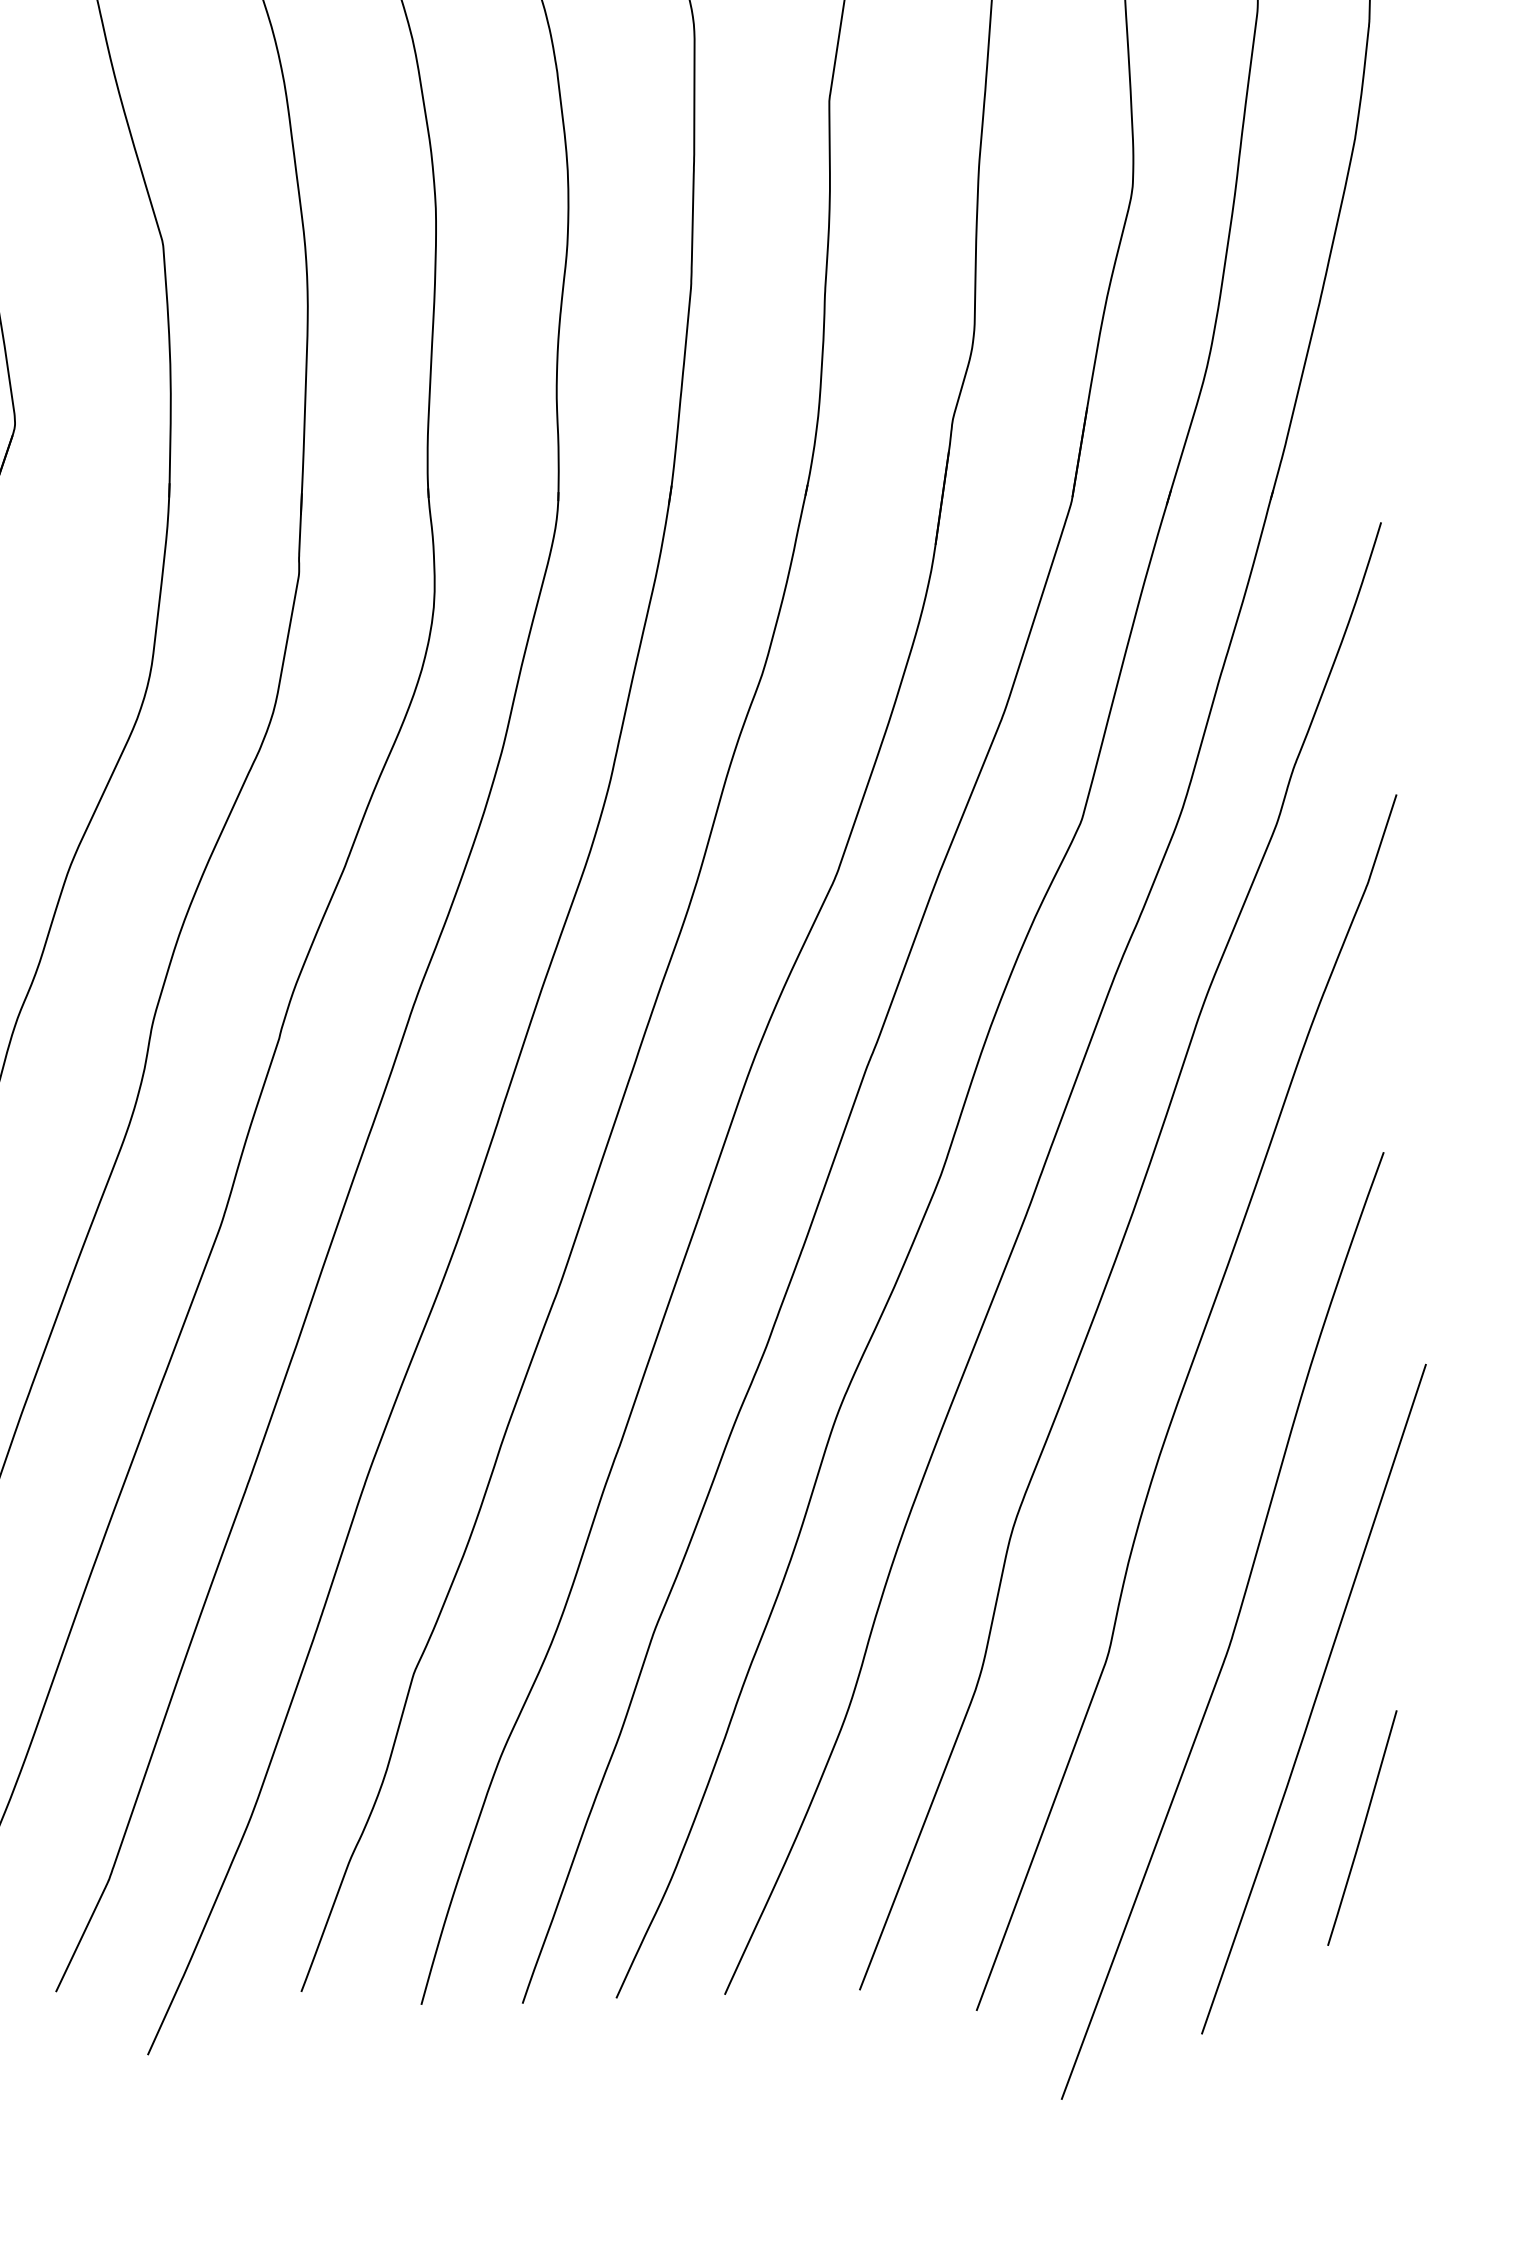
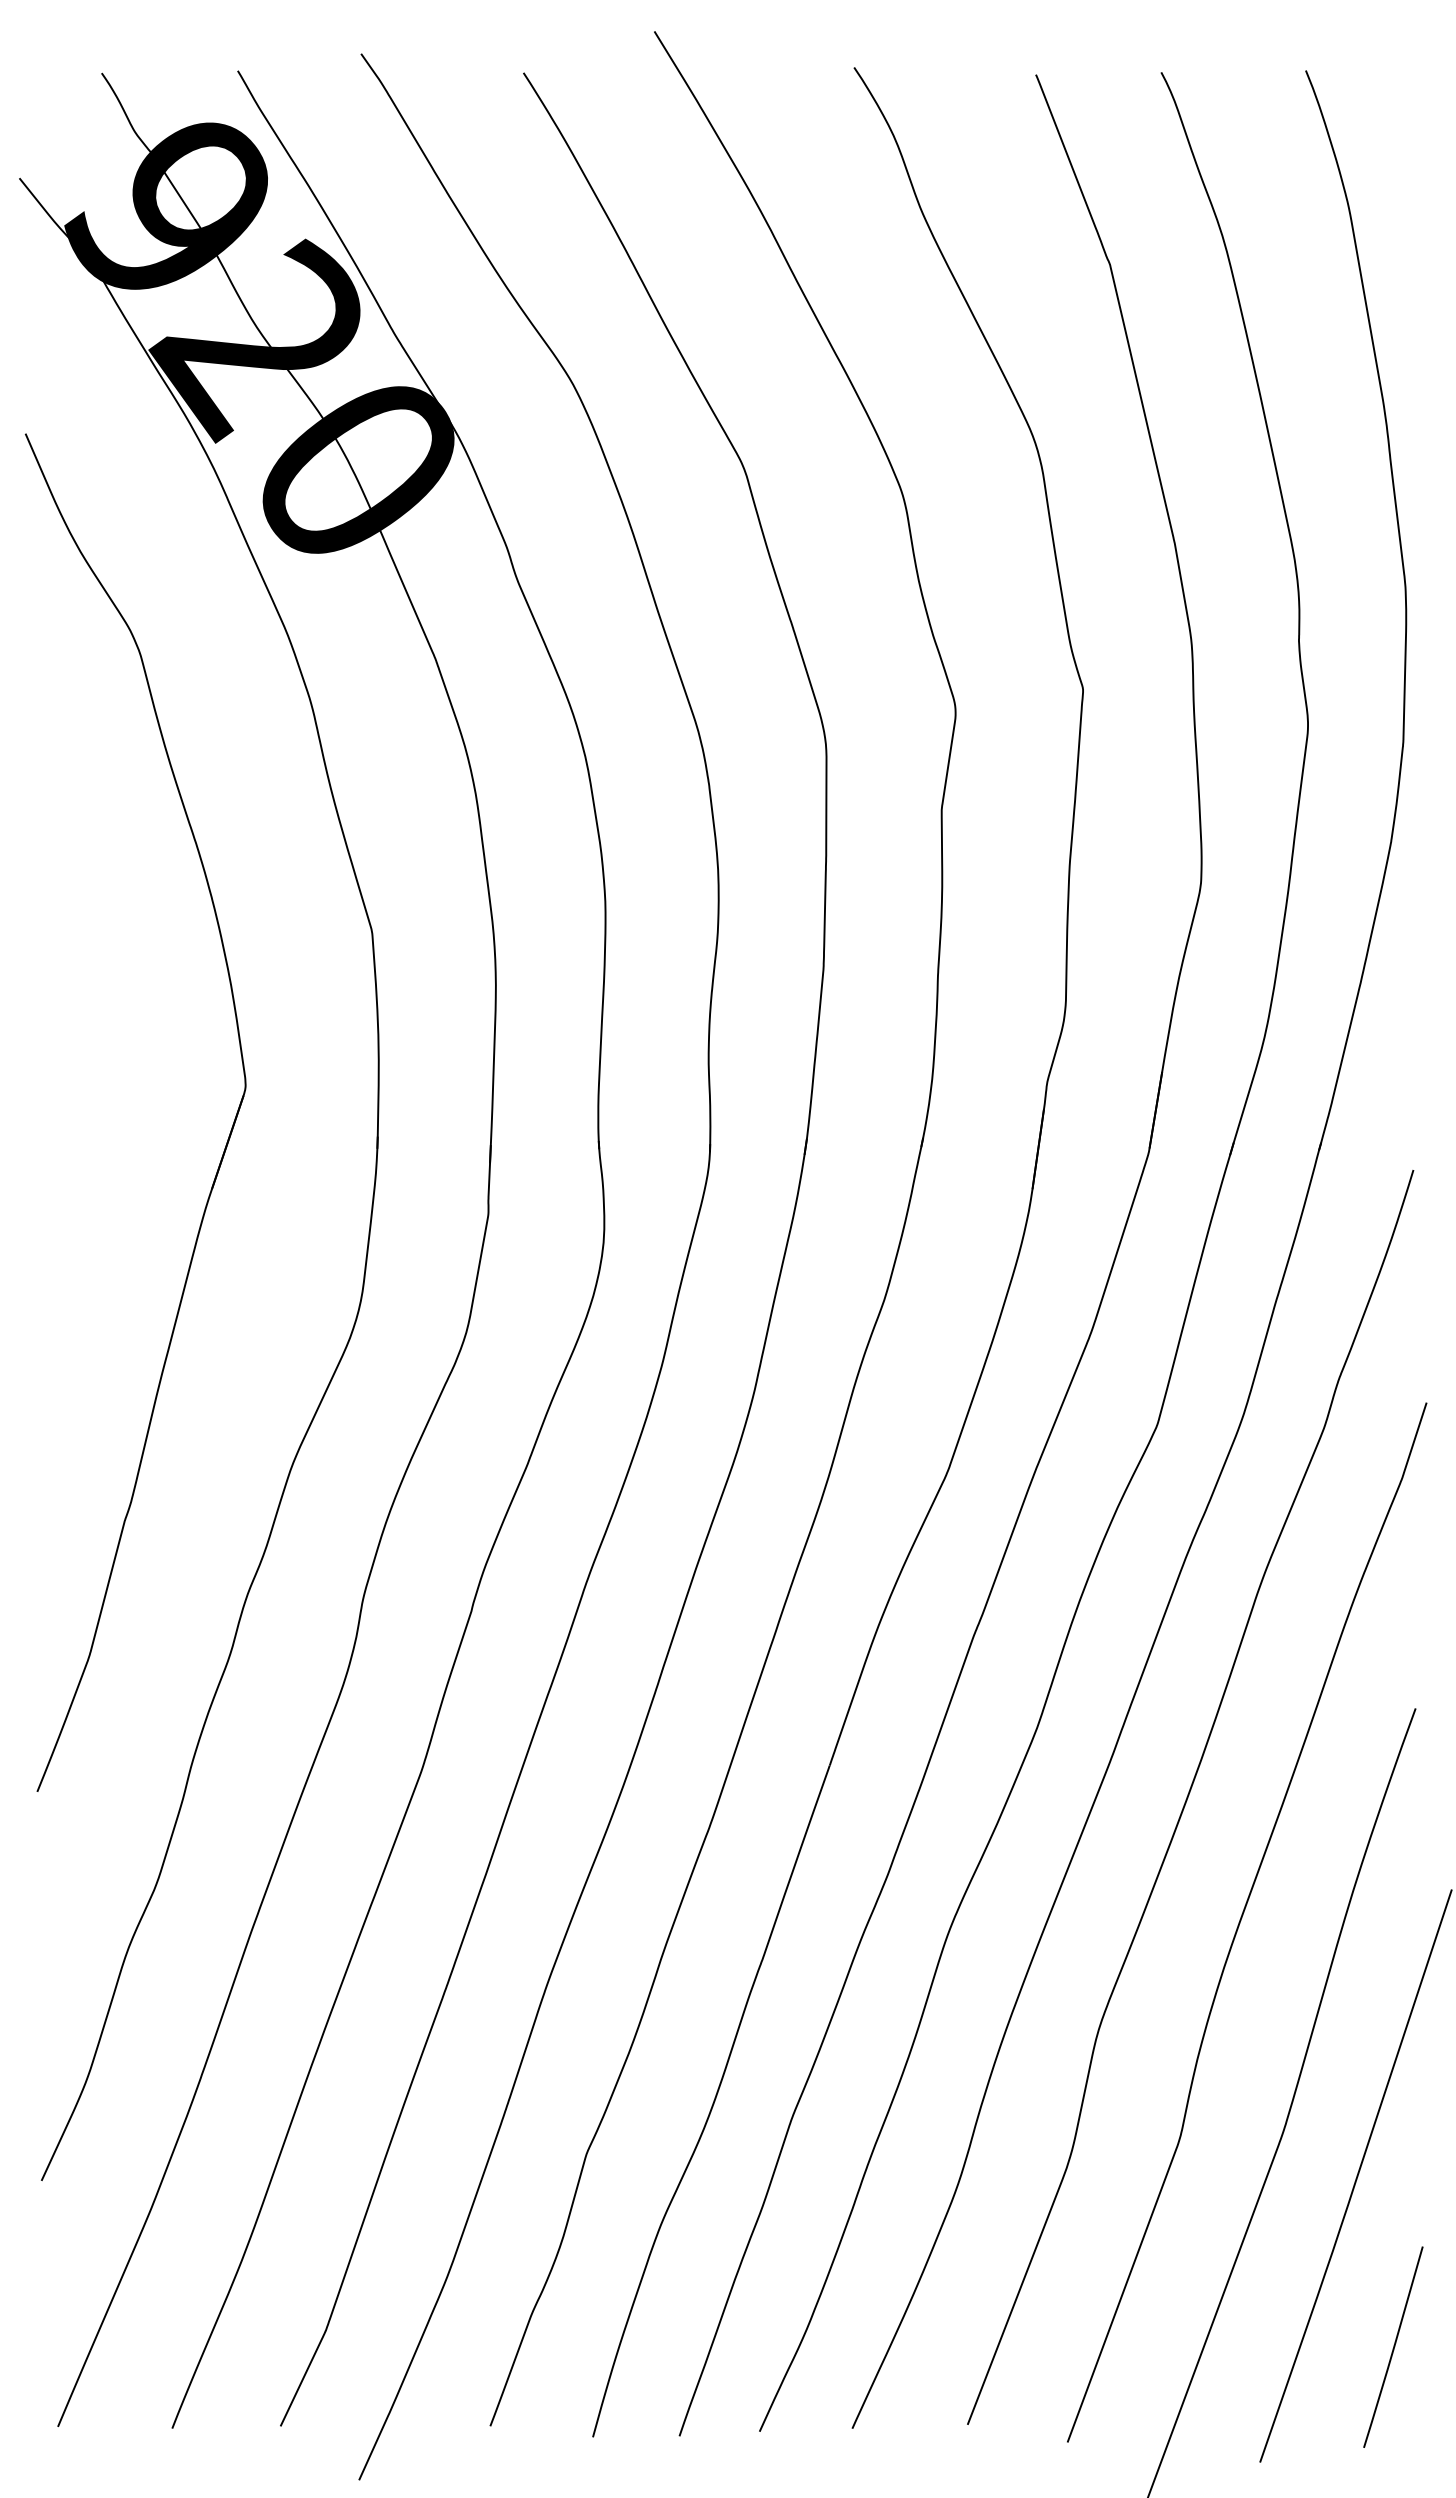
line: (1362, 1827) -> (1393, 2346), moved

